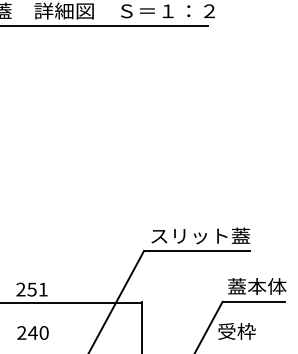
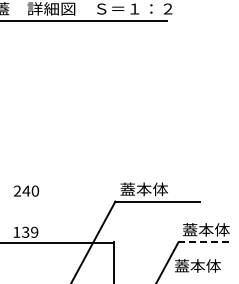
text: (200, 236) -> (160, 189), スリット蓋 -> 蓋本体
text: (31, 288) -> (25, 231), 251 -> 139
line: (253, 302) -> (203, 242), solid -> dashed
text: (246, 330) -> (197, 265), 受枠 -> 蓋本体
text: (31, 332) -> (25, 190), moved

